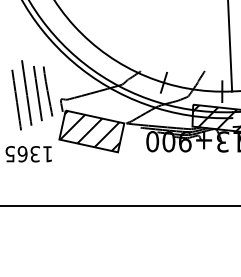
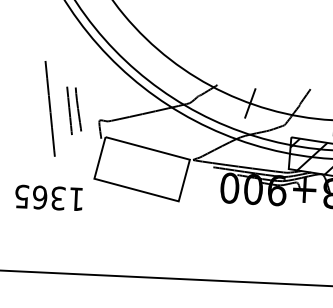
part: (43, 93) -> (74, 110), size x0.6
line: (16, 99) -> (34, 117), removed
hatch: (90, 130) -> (140, 167), removed

